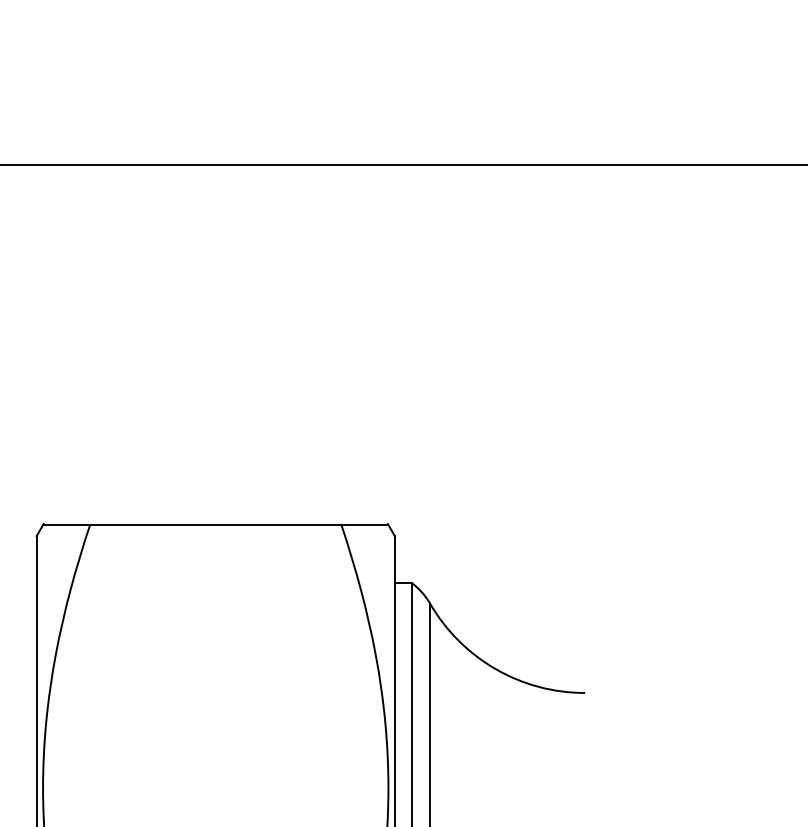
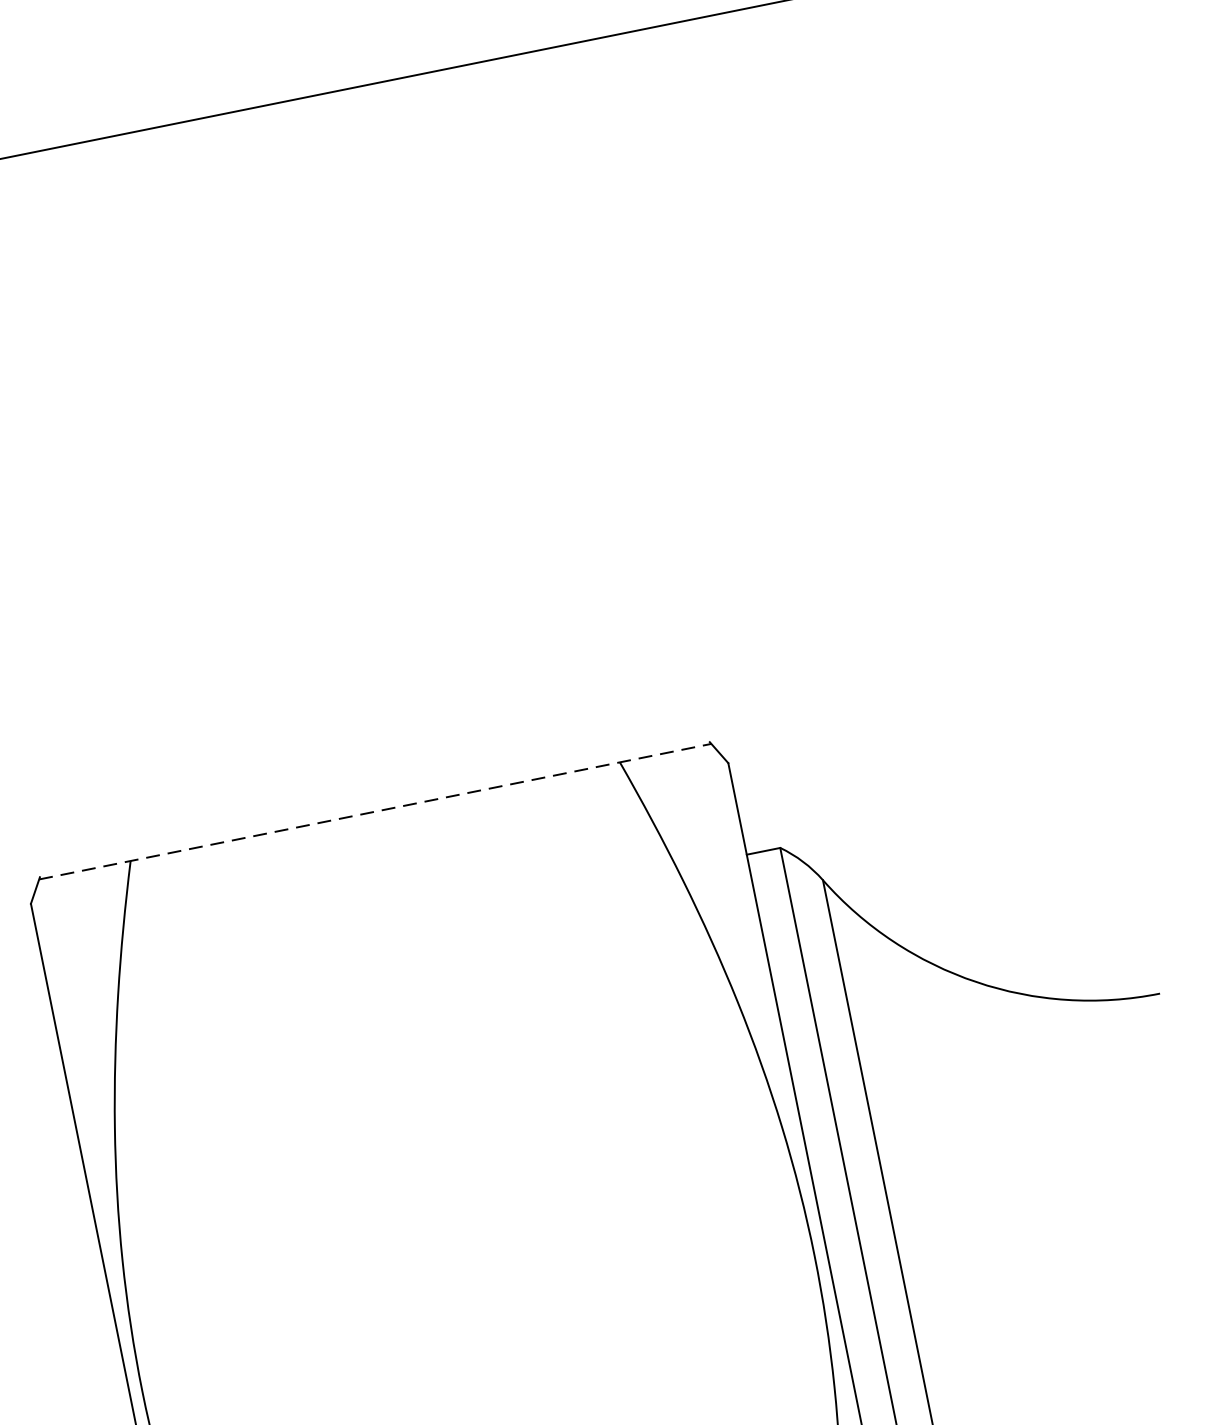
line: (215, 525) -> (374, 812), solid -> dashed

